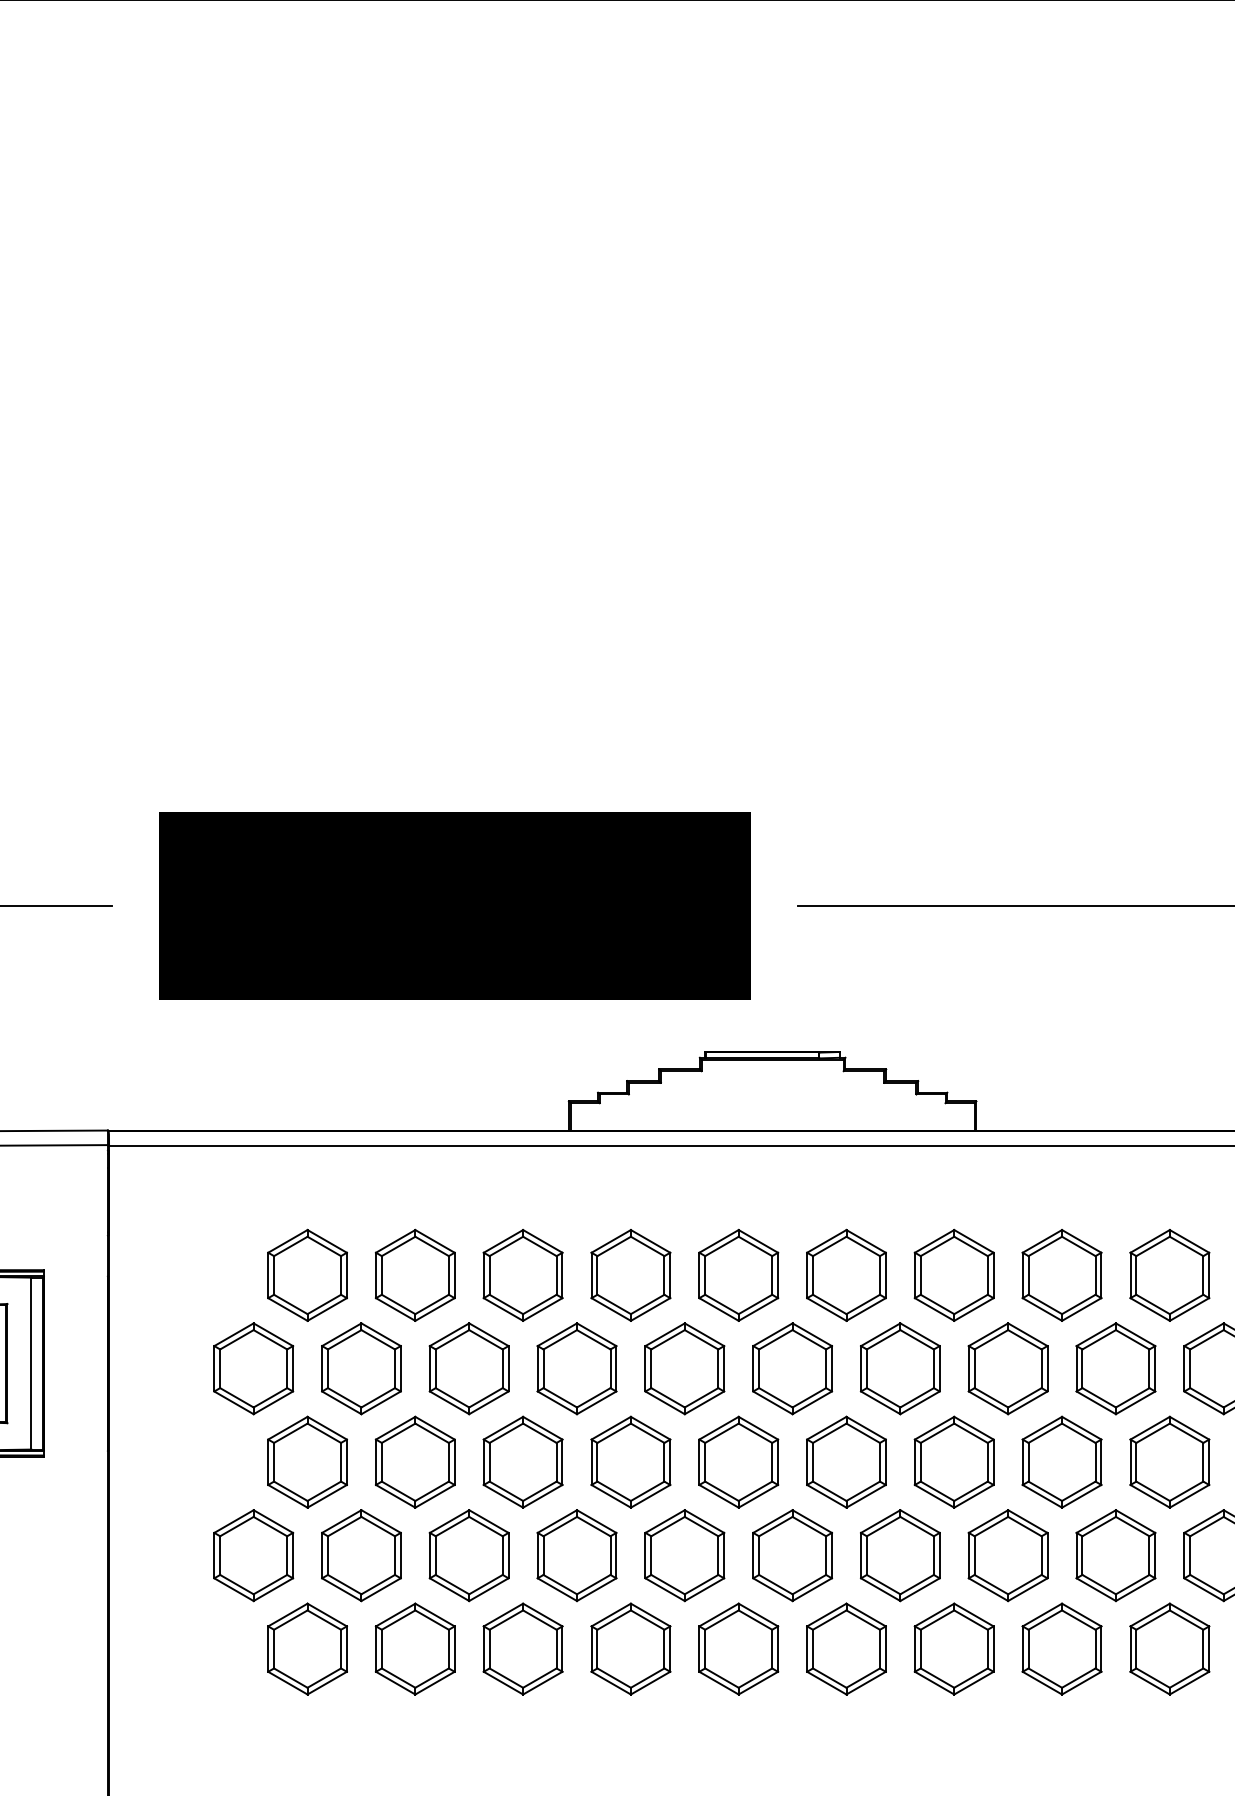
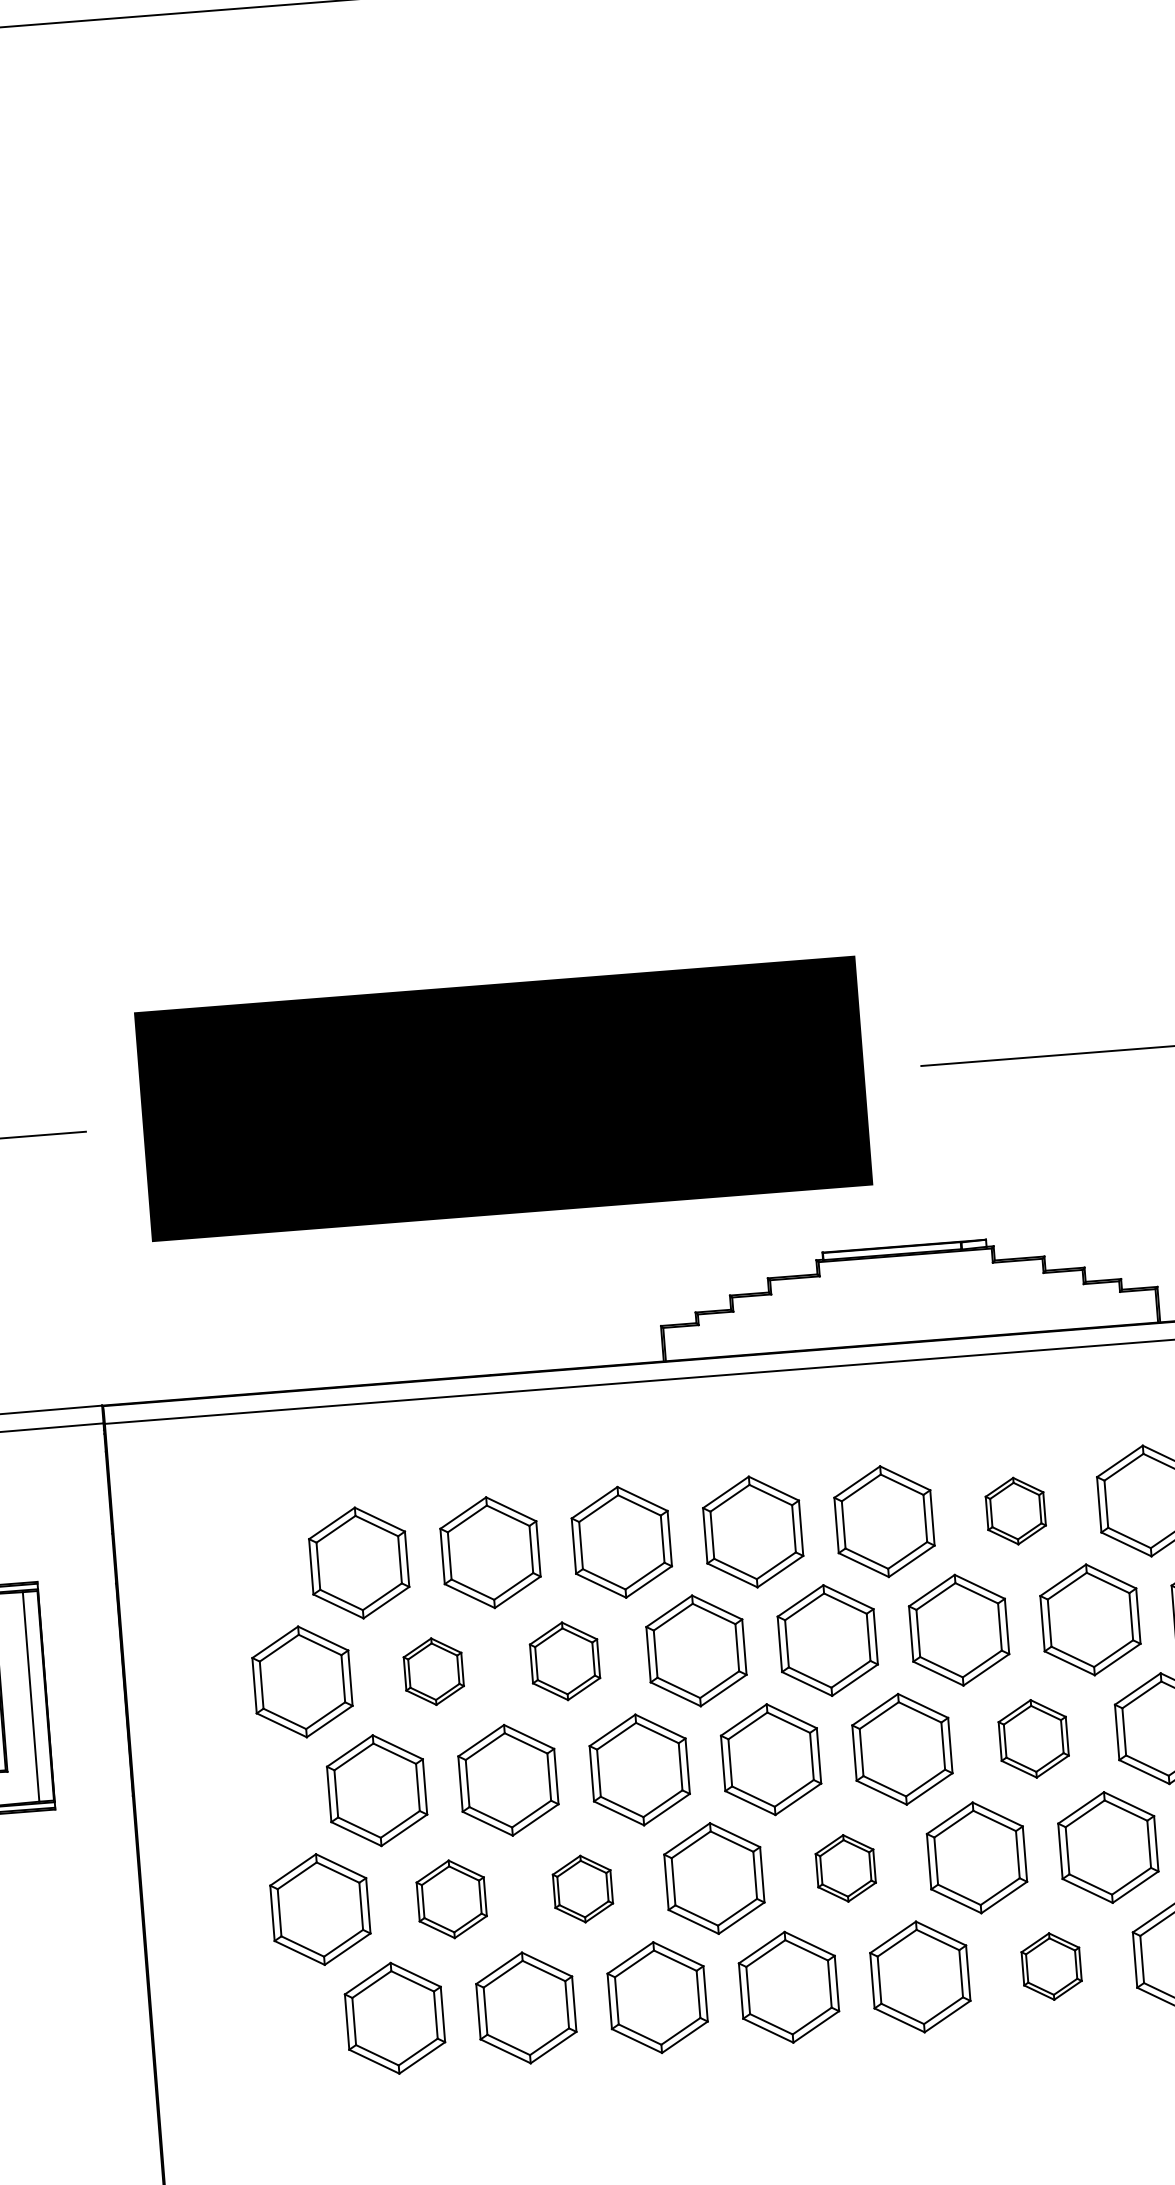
part: (846, 1274) -> (1015, 1510), size x0.6
part: (361, 1368) -> (433, 1671), size x0.6
part: (468, 1368) -> (564, 1660), size x0.7
part: (846, 1461) -> (1033, 1738), size x0.7
part: (361, 1555) -> (451, 1899), size x0.7
part: (468, 1555) -> (582, 1888), size x0.6
part: (684, 1555) -> (845, 1868), size x0.6
part: (846, 1648) -> (1051, 1965), size x0.6

